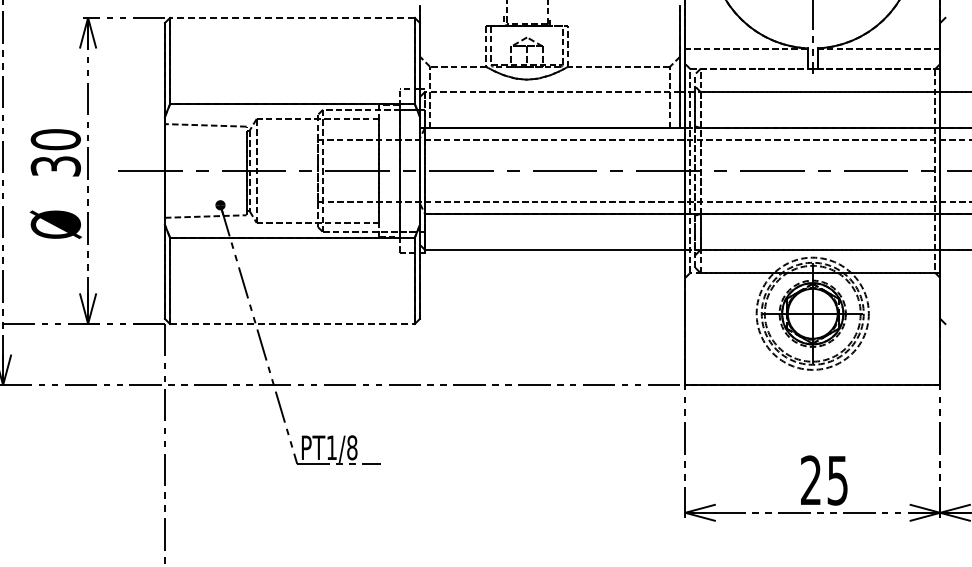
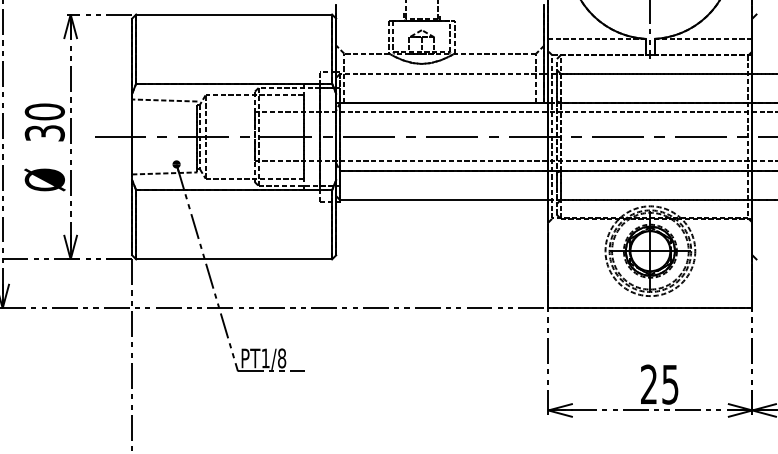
line: (291, 17) -> (233, 14), dashed -> solid
line: (292, 323) -> (234, 259), dashed -> solid

